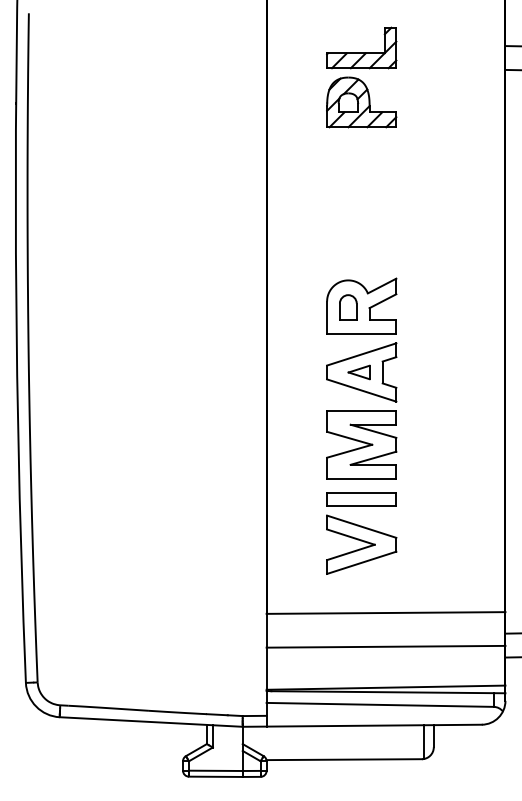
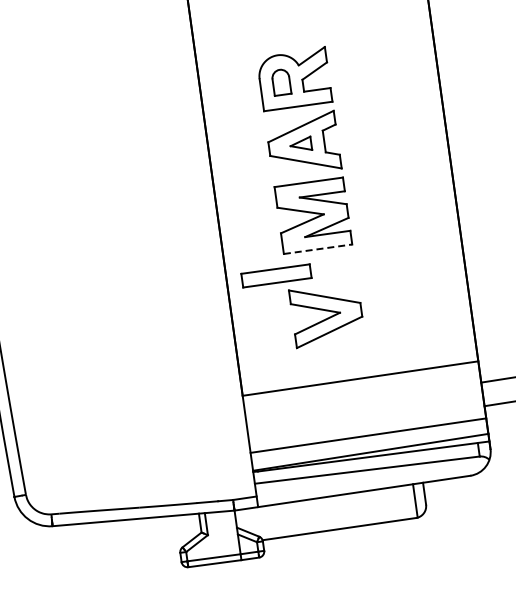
line: (361, 478) -> (317, 249), solid -> dashed
part: (361, 499) -> (276, 276), moved
line: (385, 646) -> (367, 435), moved

